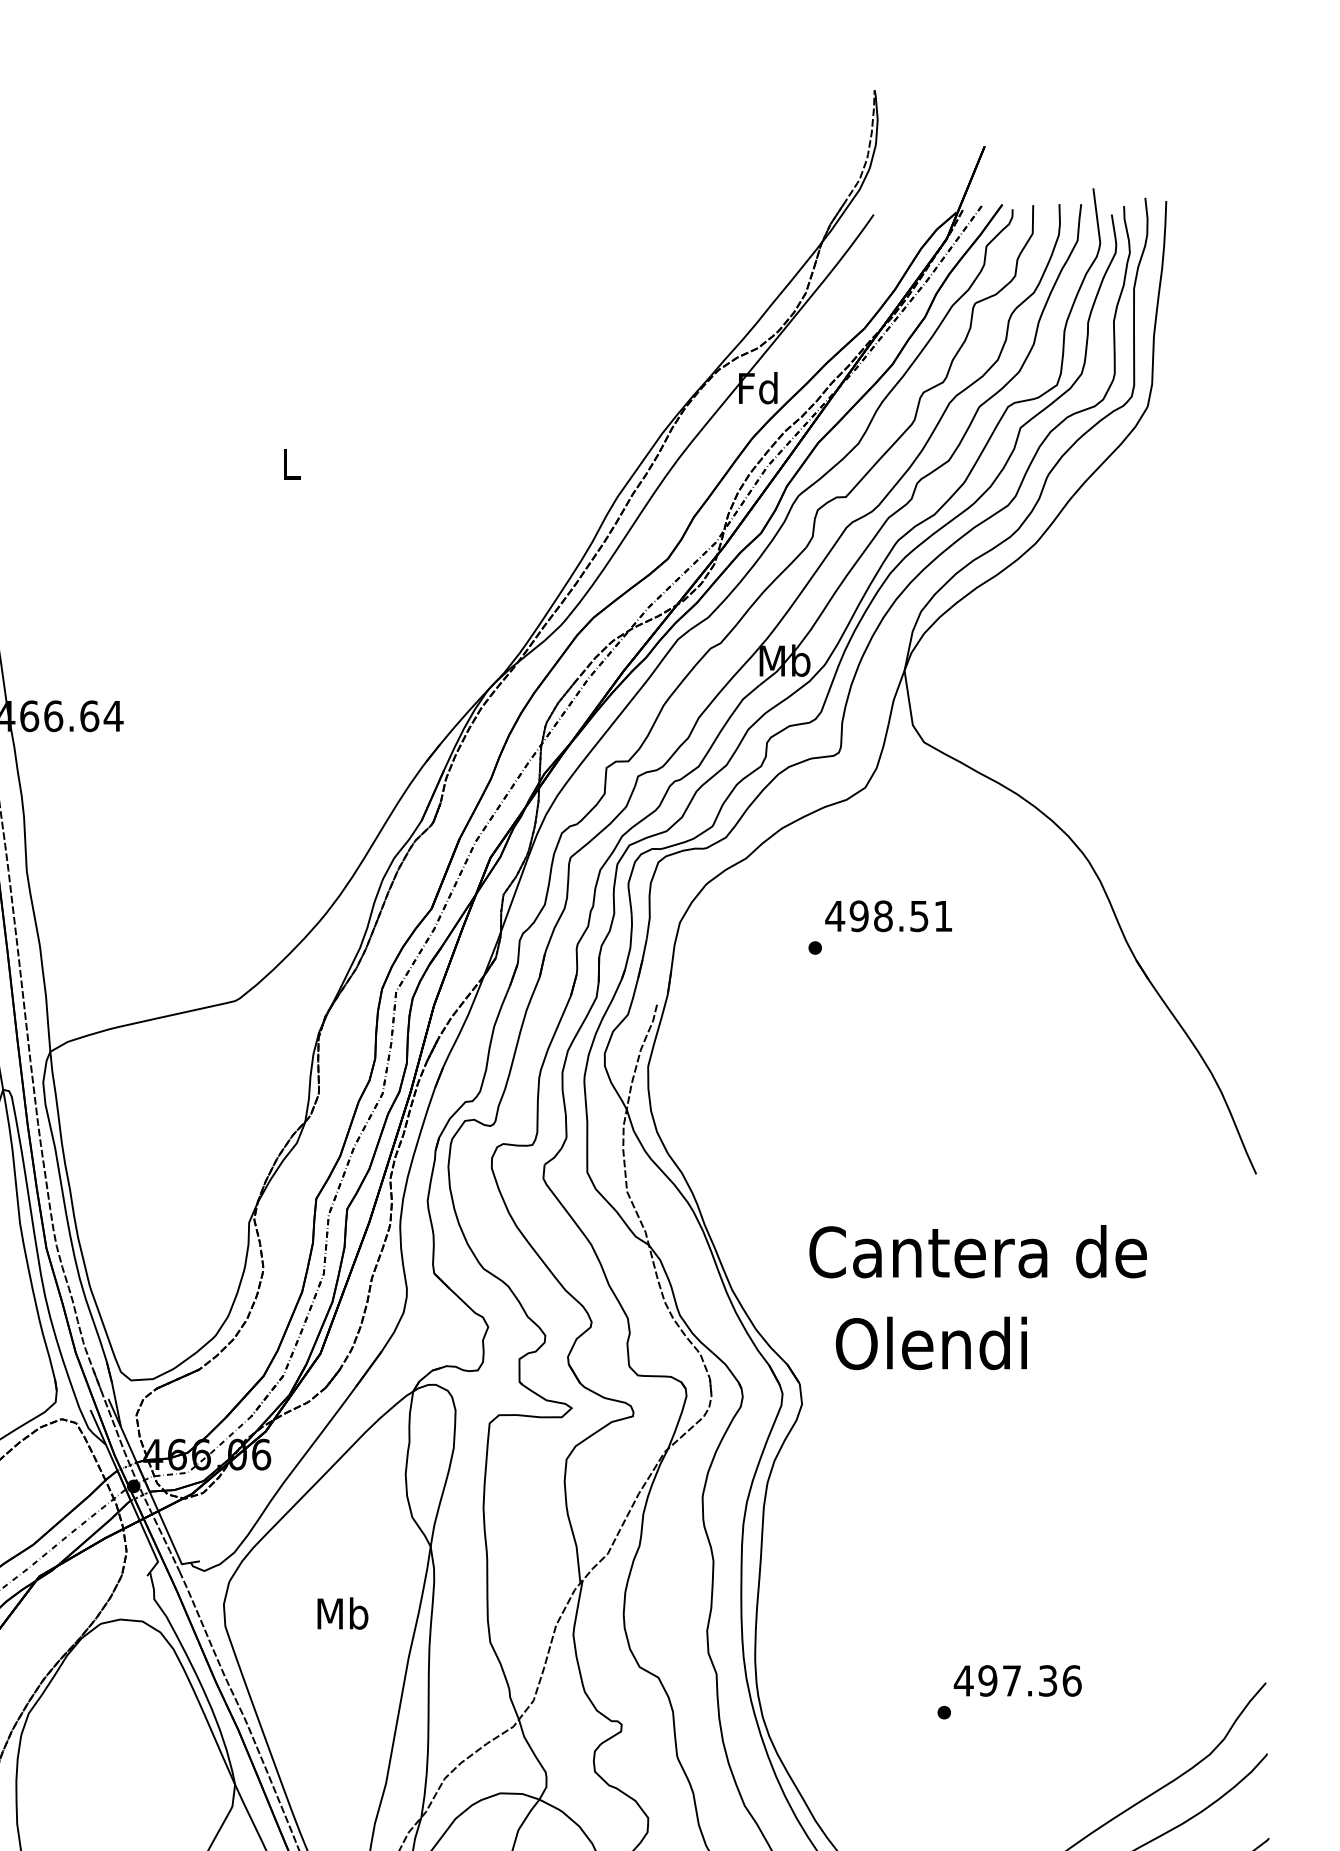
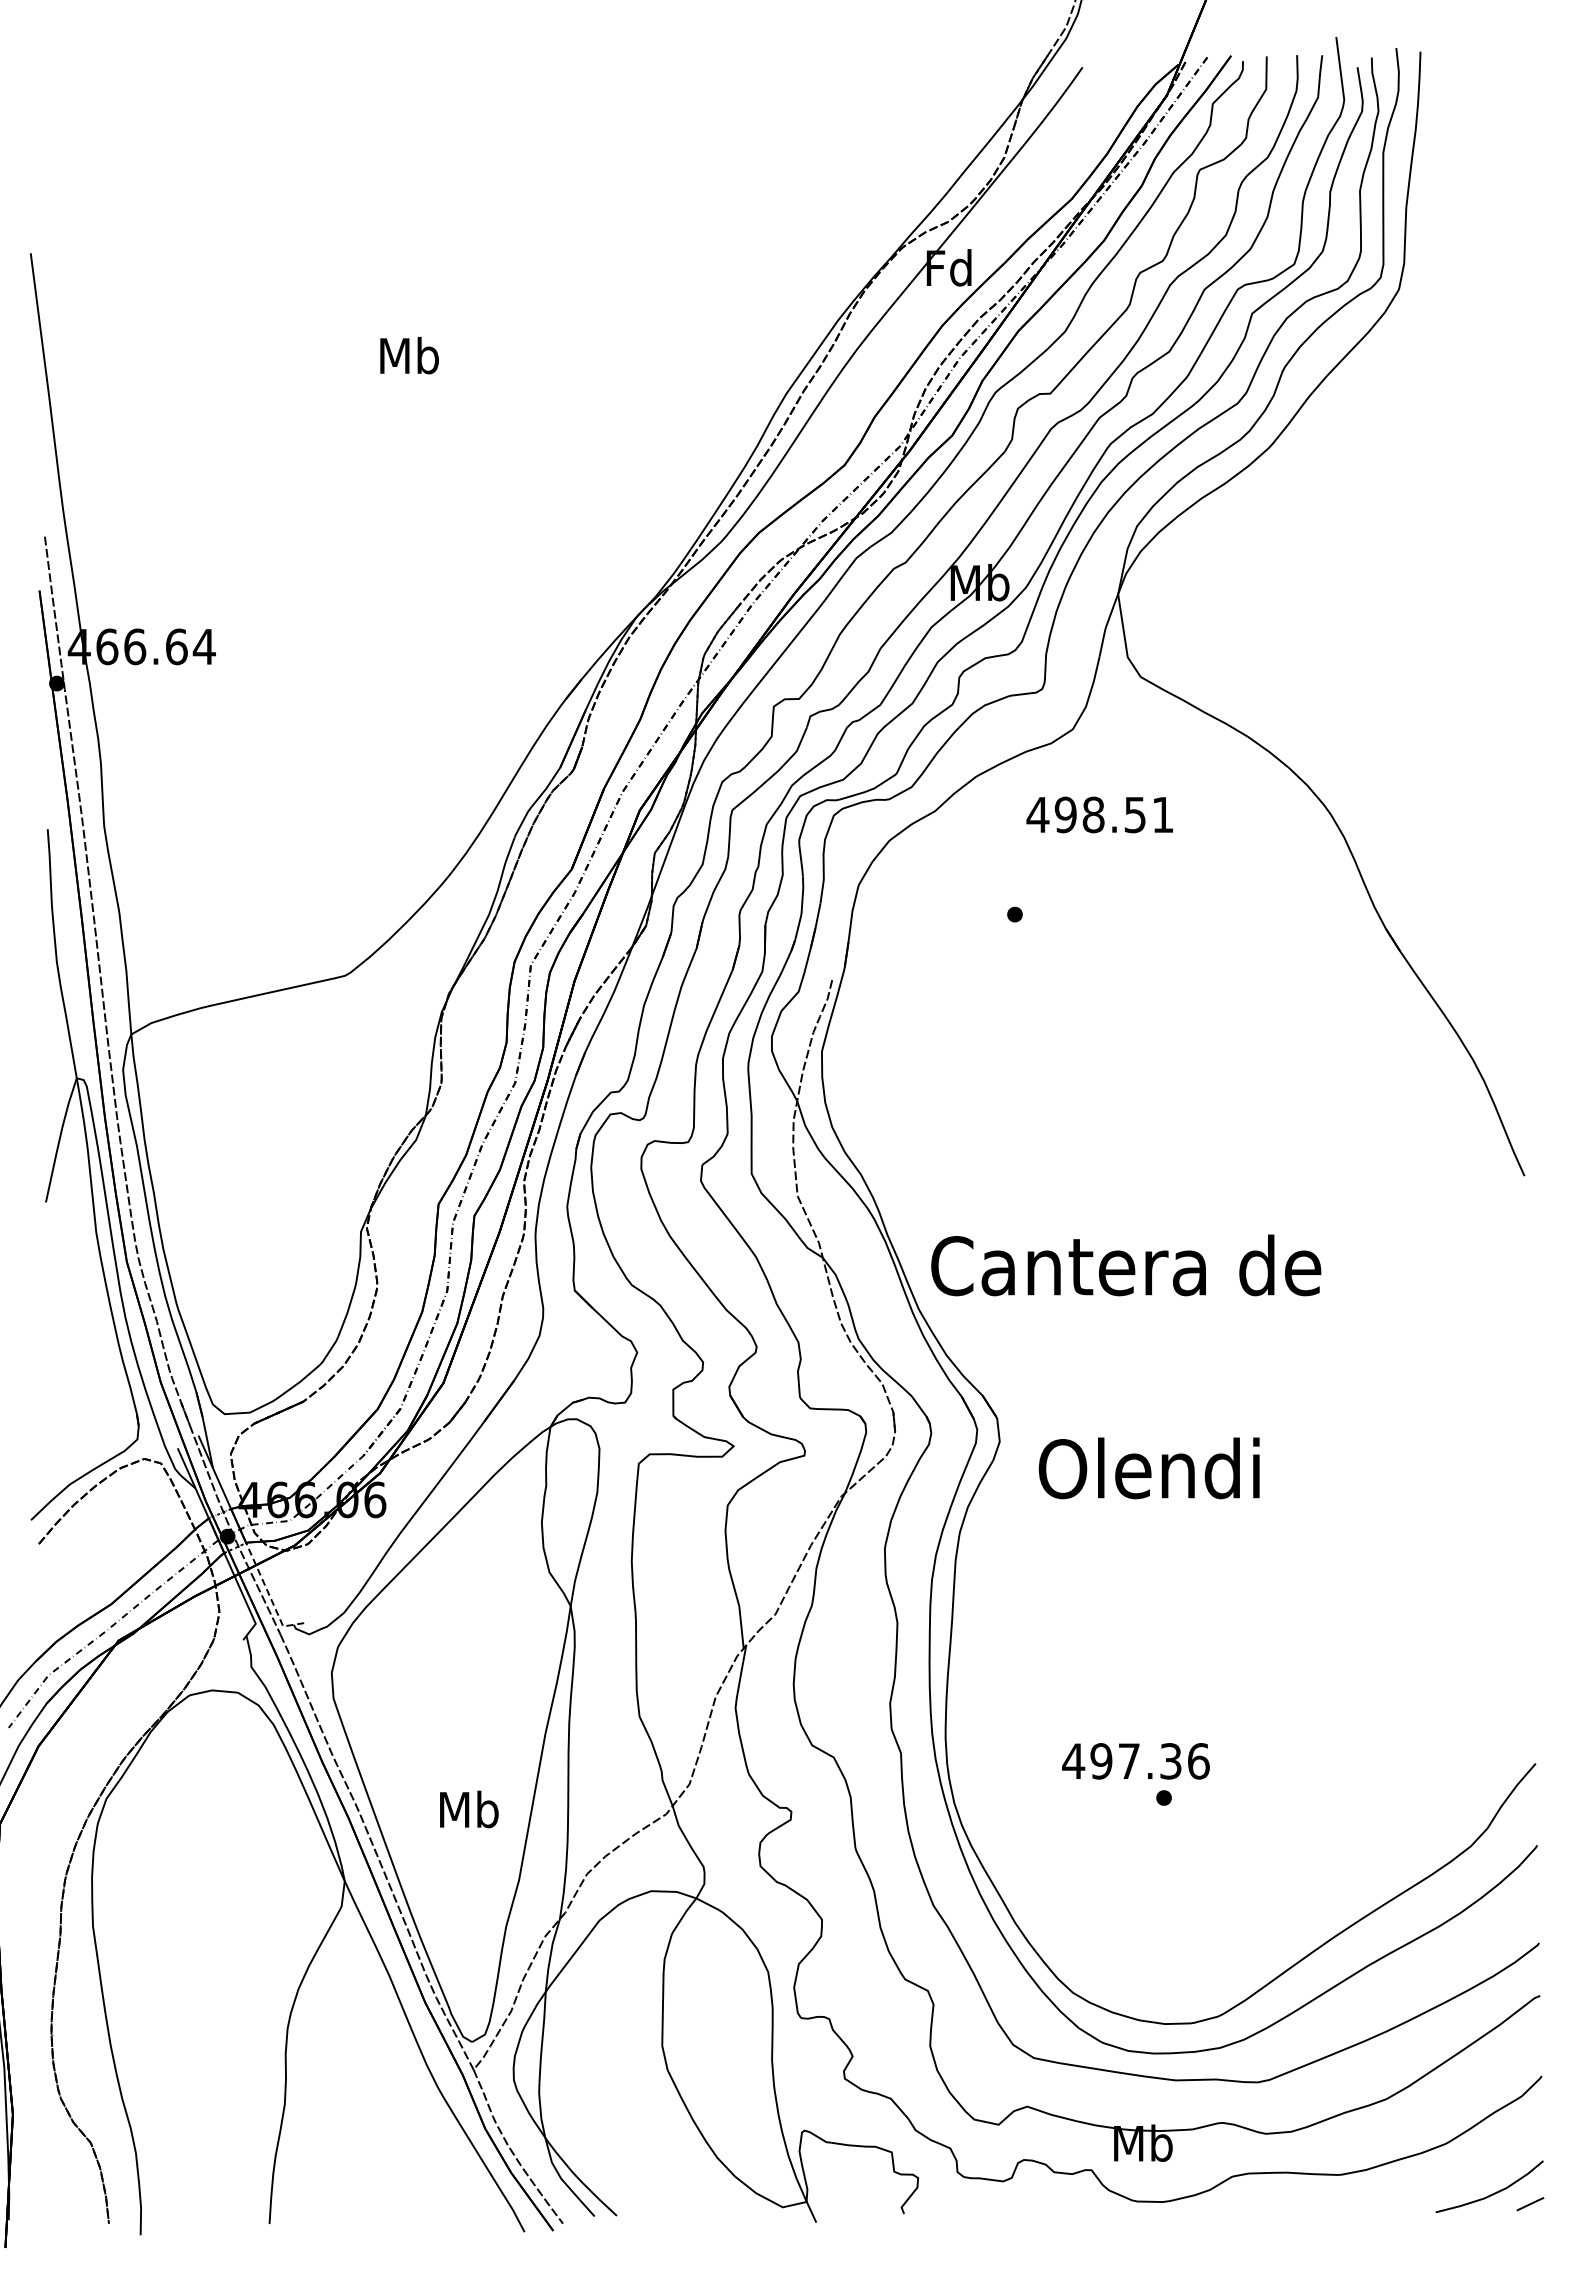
text: (291, 464) -> (409, 355), L -> Mb
text: (888, 915) -> (1099, 814), moved
text: (978, 1251) -> (1126, 1265), moved
text: (930, 1343) -> (1148, 1468), moved
line: (169, 1536) -> (269, 1594), solid -> dashed
text: (343, 1613) -> (469, 1809), moved
text: (1017, 1681) -> (1135, 1761), moved

